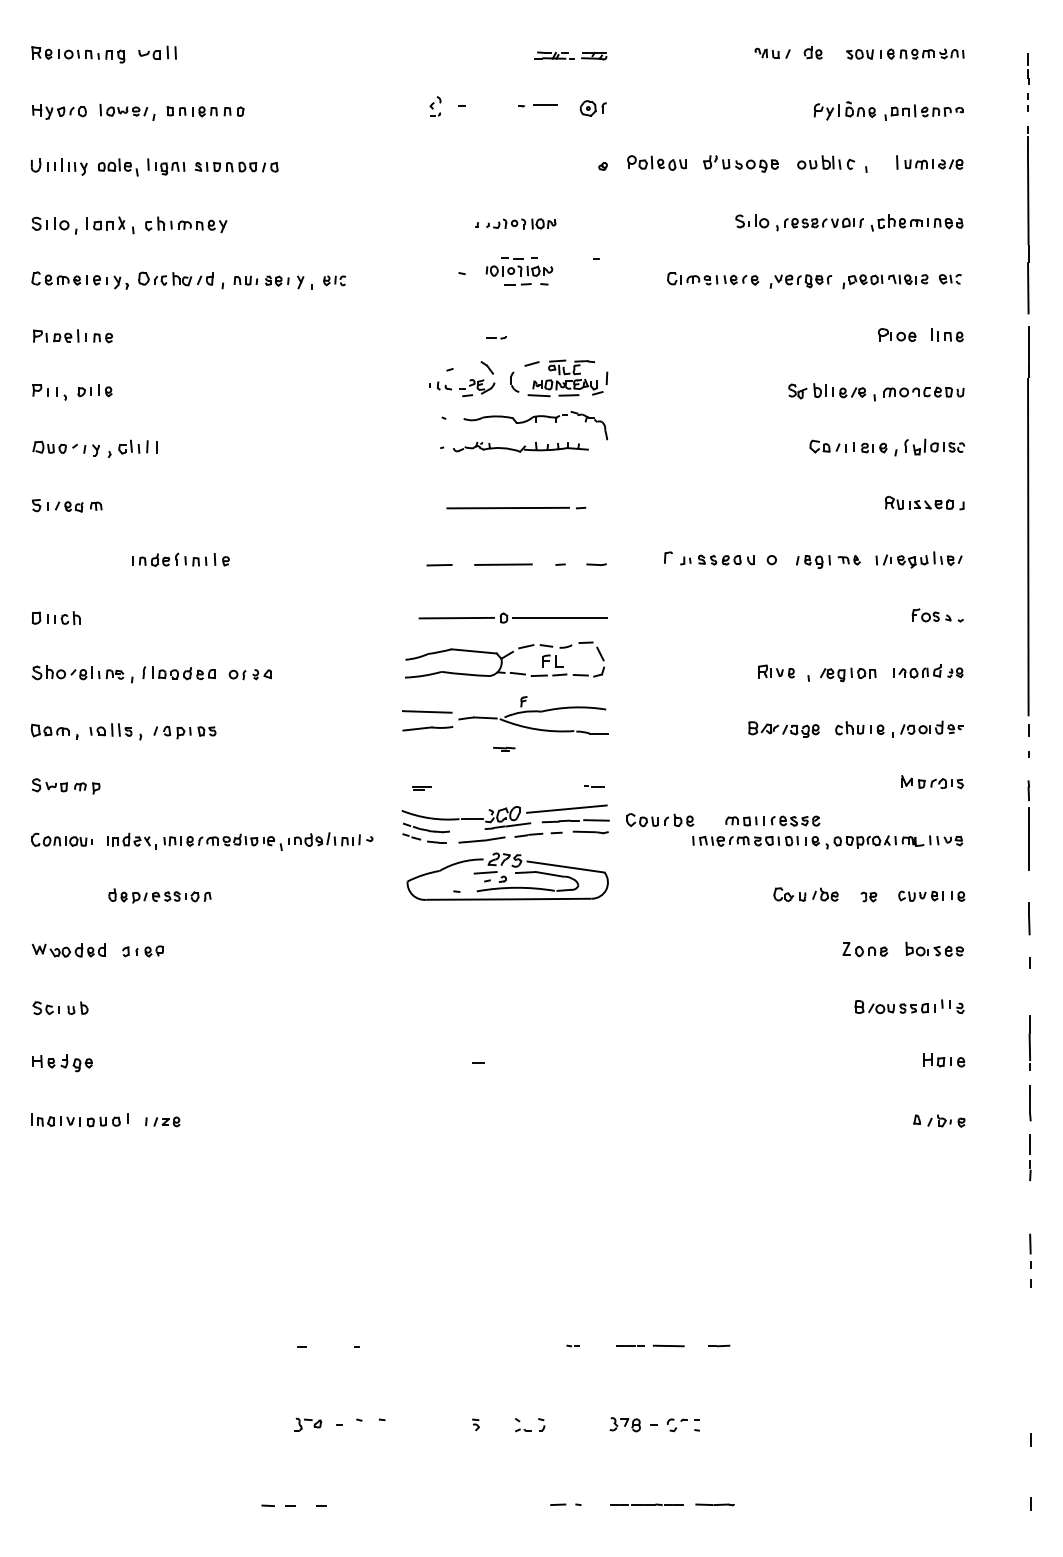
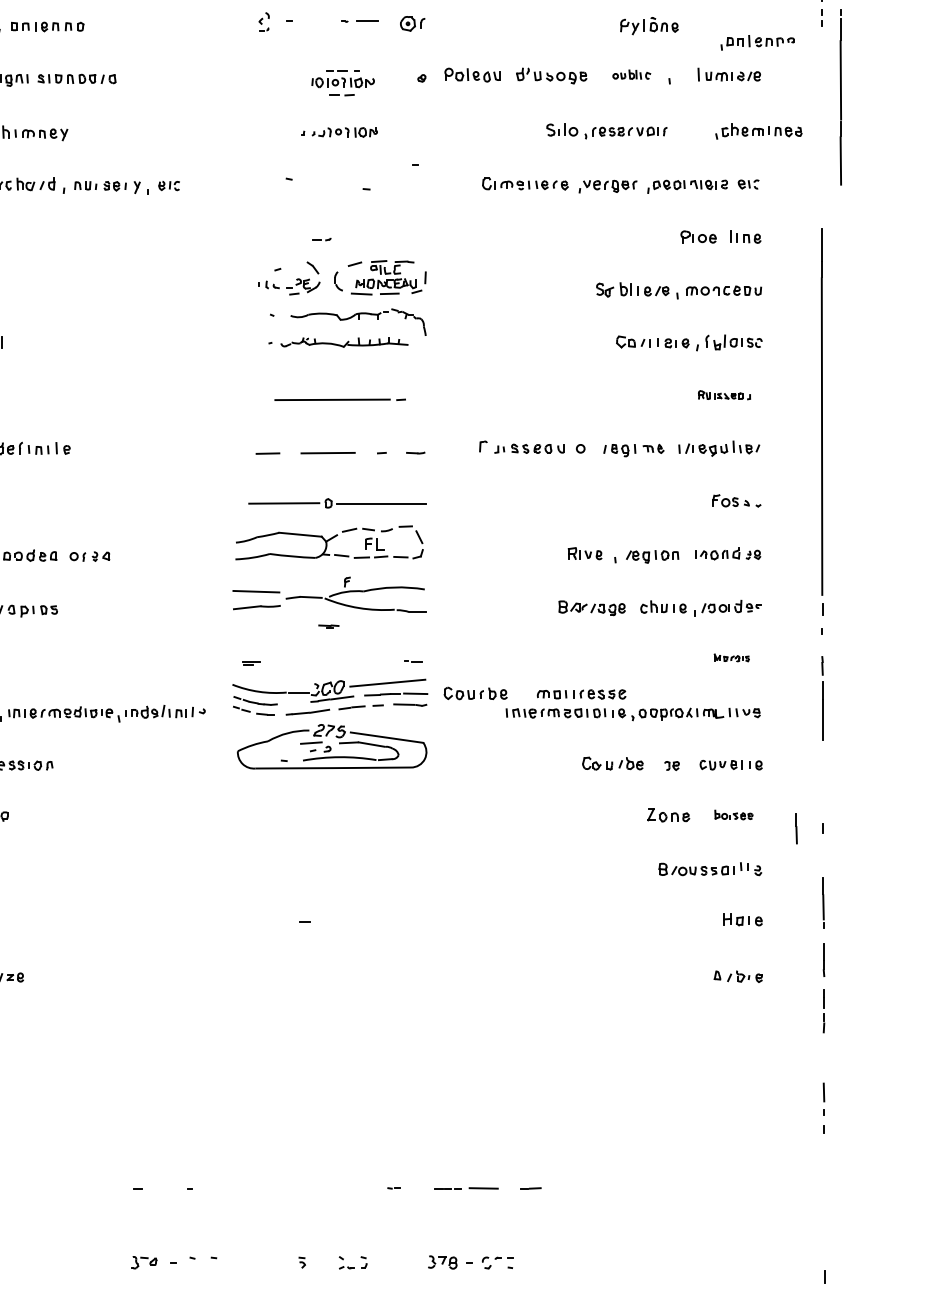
part: (923, 112) -> (757, 42), moved
part: (825, 162) -> (631, 74), size x0.7
line: (1028, 220) -> (841, 97), moved
part: (916, 222) -> (758, 131), moved
part: (519, 271) -> (343, 83), moved
part: (924, 502) -> (724, 394), size x0.7
part: (932, 782) -> (731, 658), size x0.6
line: (1029, 918) -> (796, 828), moved
part: (934, 948) -> (733, 814), size x0.7

